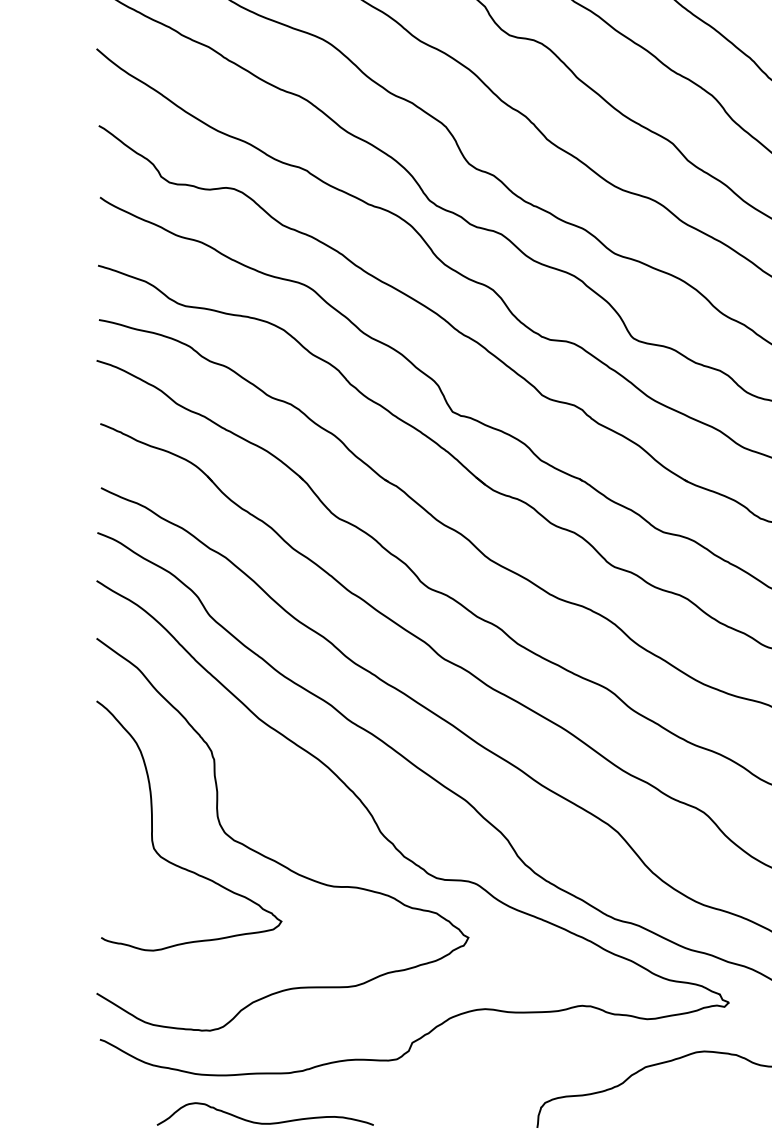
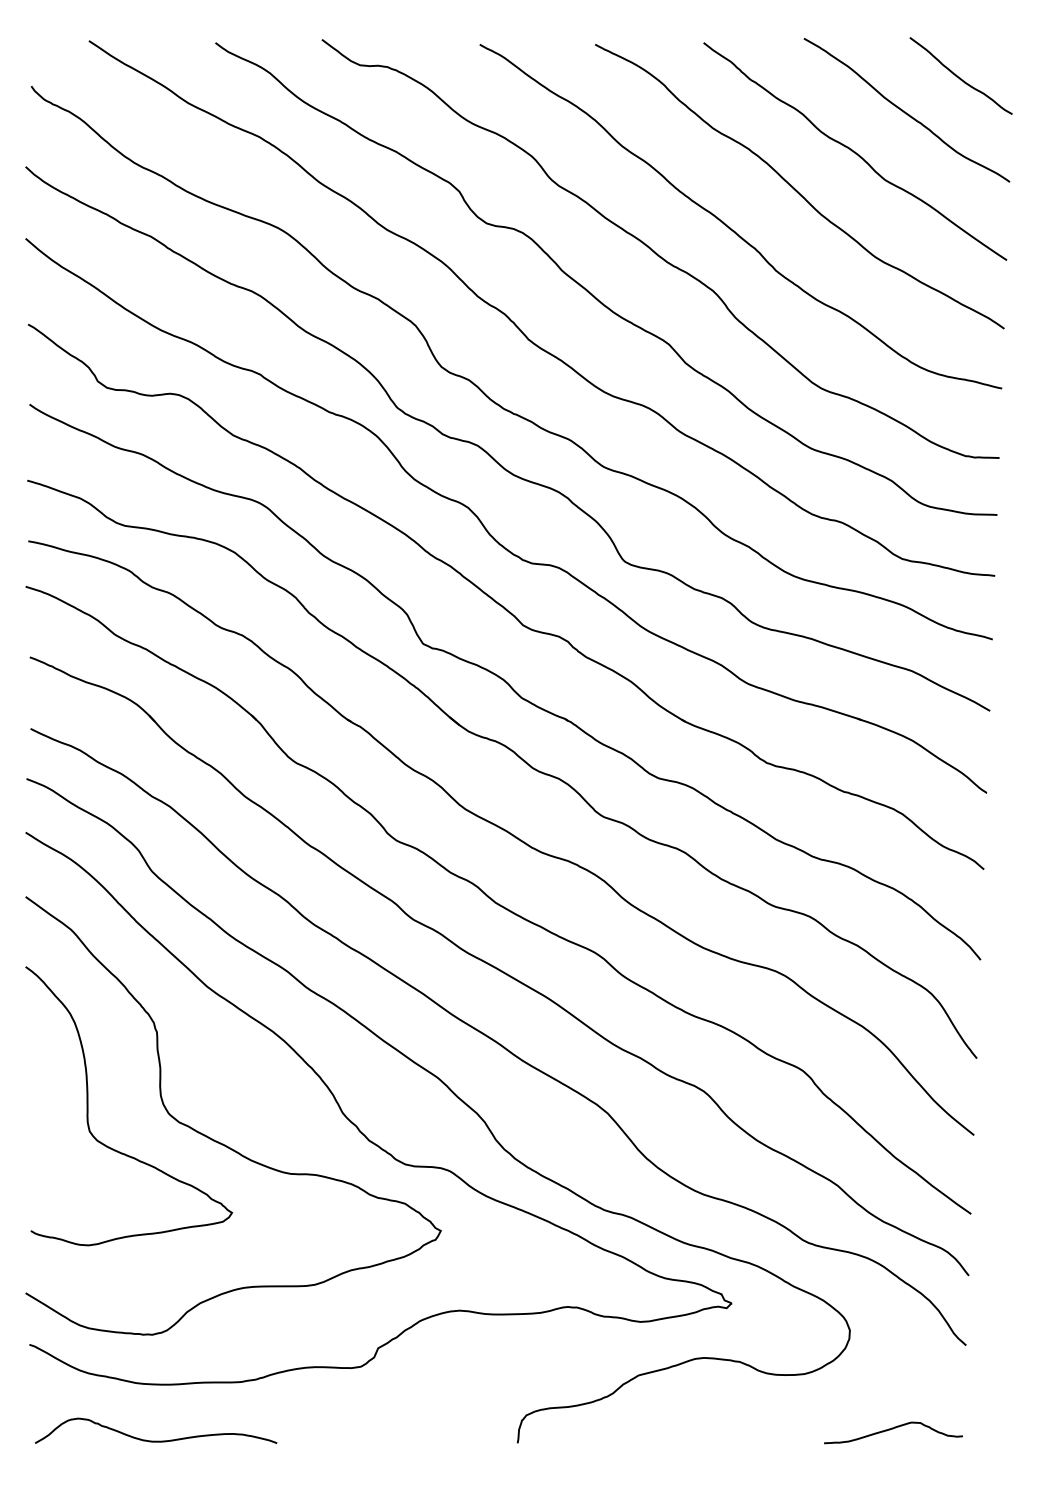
curve: (265, 1122) -> (156, 1440), moved

